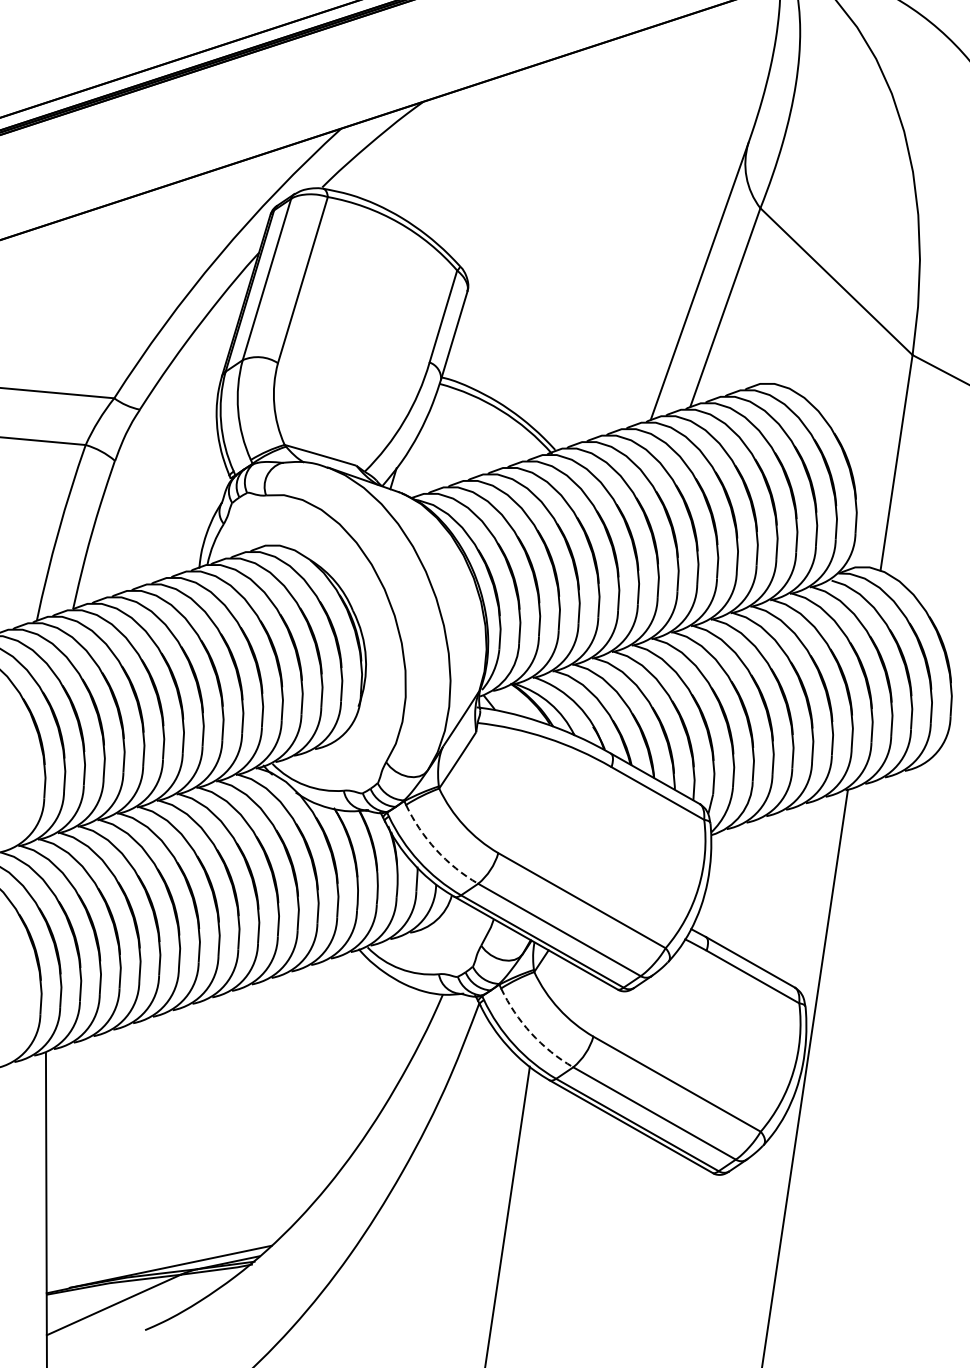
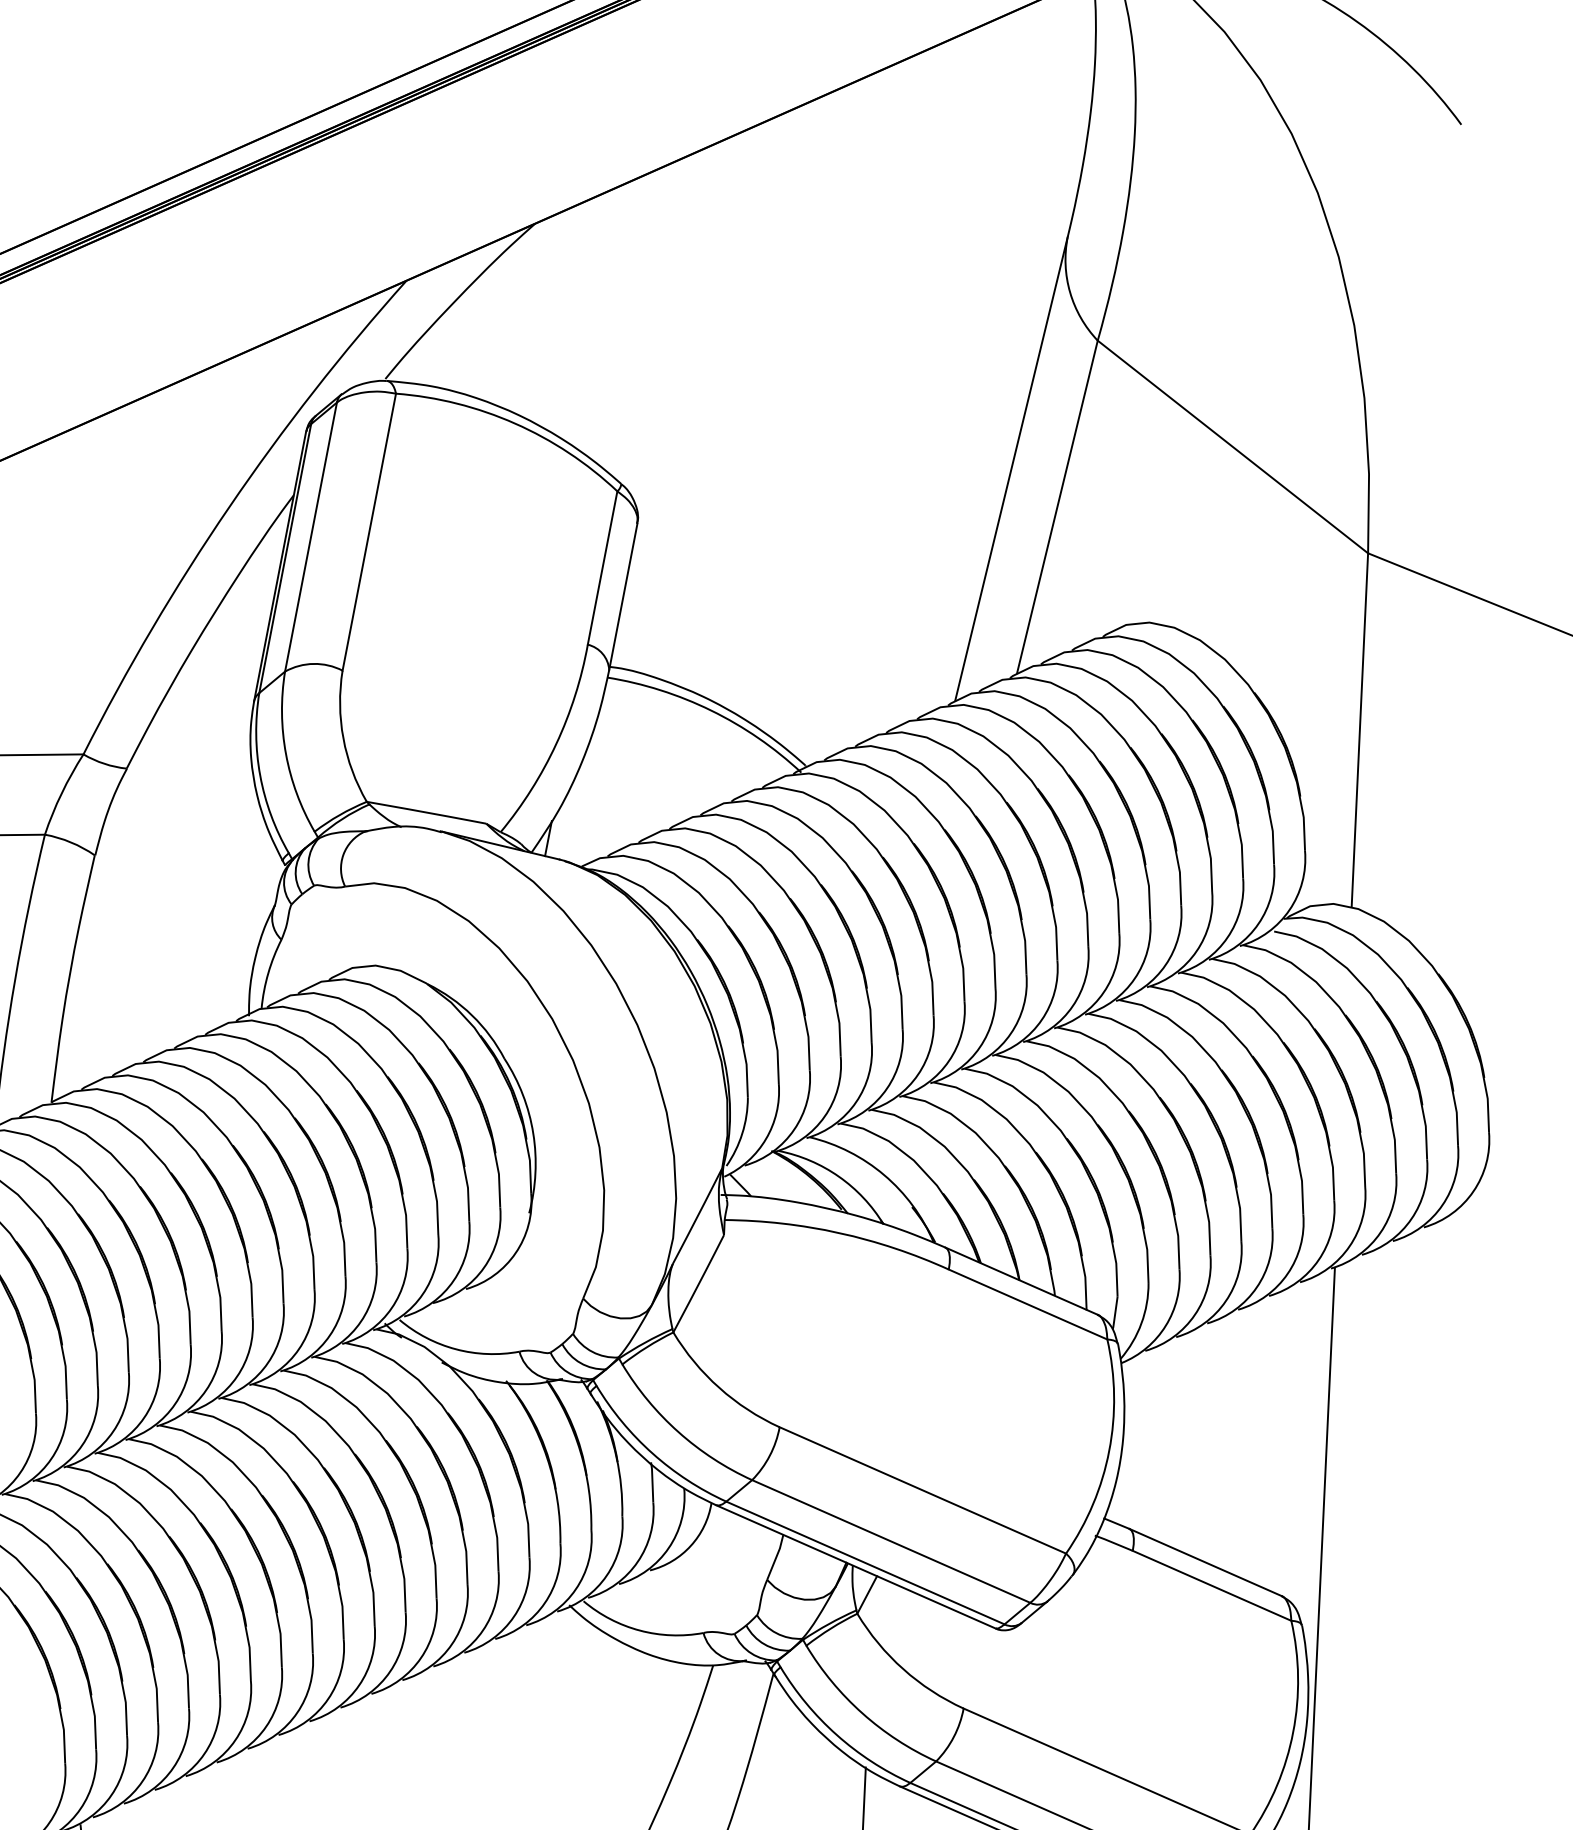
arc: (436, 849) -> (679, 1431), dashed -> solid
arc: (531, 1033) -> (862, 1713), dashed -> solid

